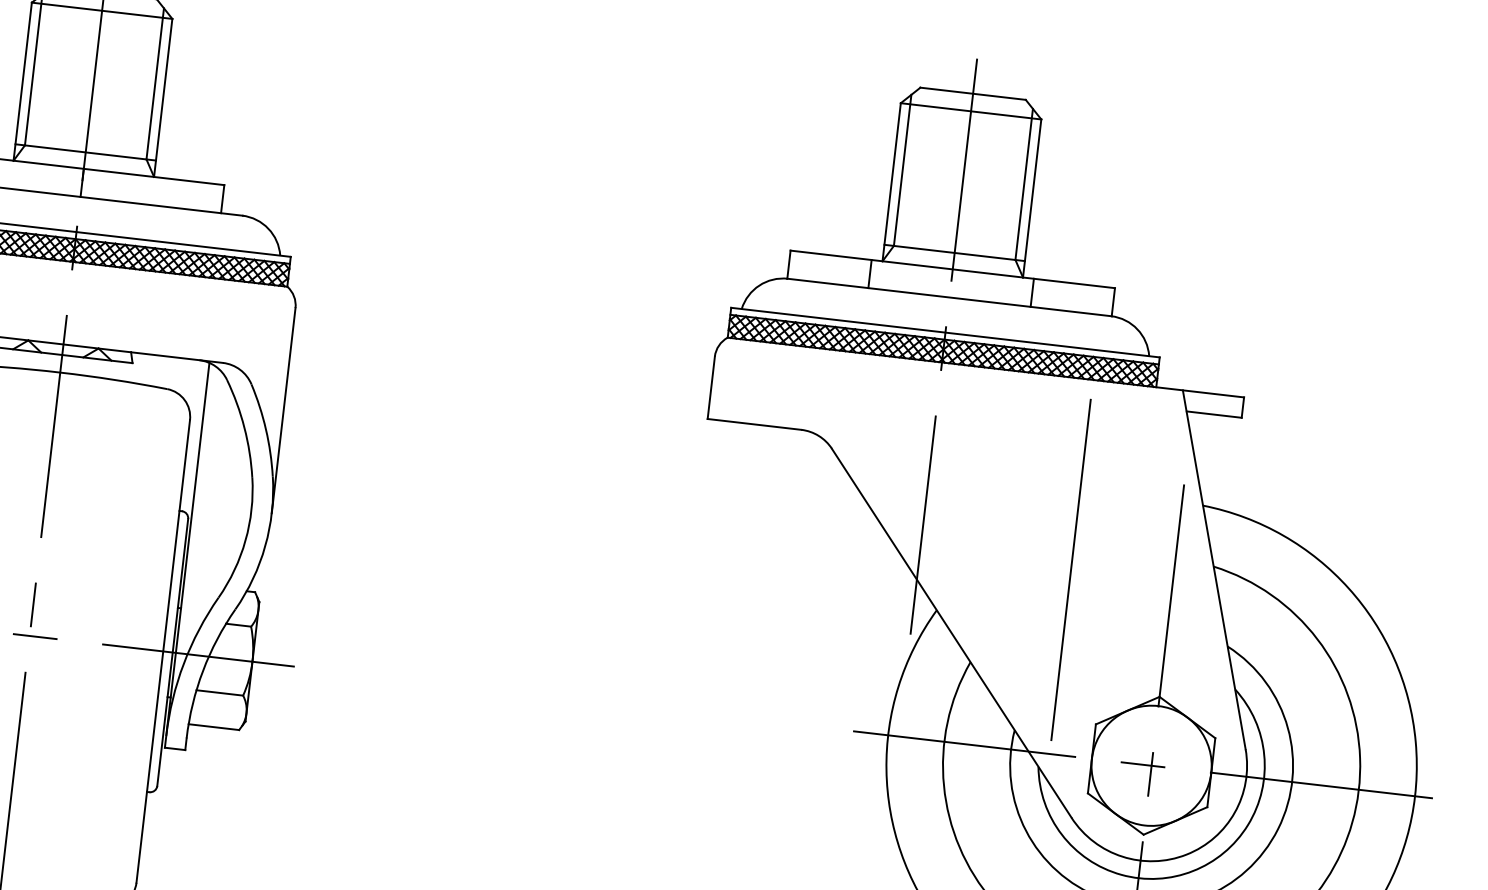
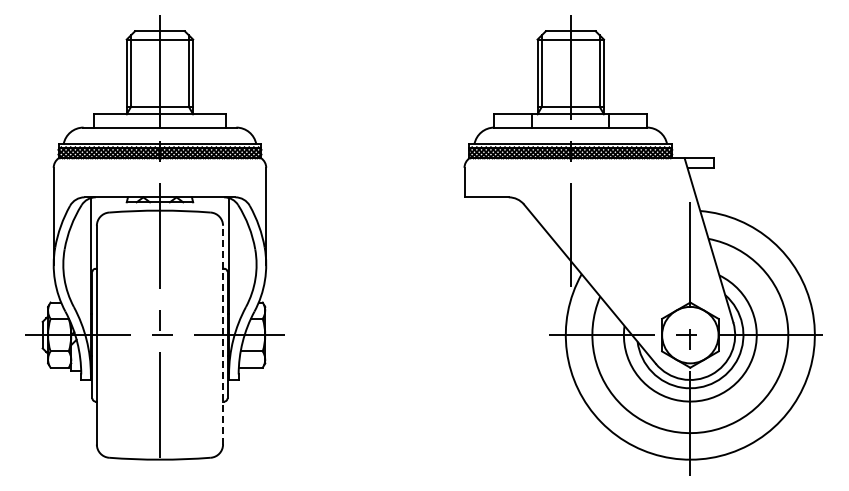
line: (1071, 568) -> (642, 247), removed
line: (164, 650) -> (223, 334), solid -> dashed

